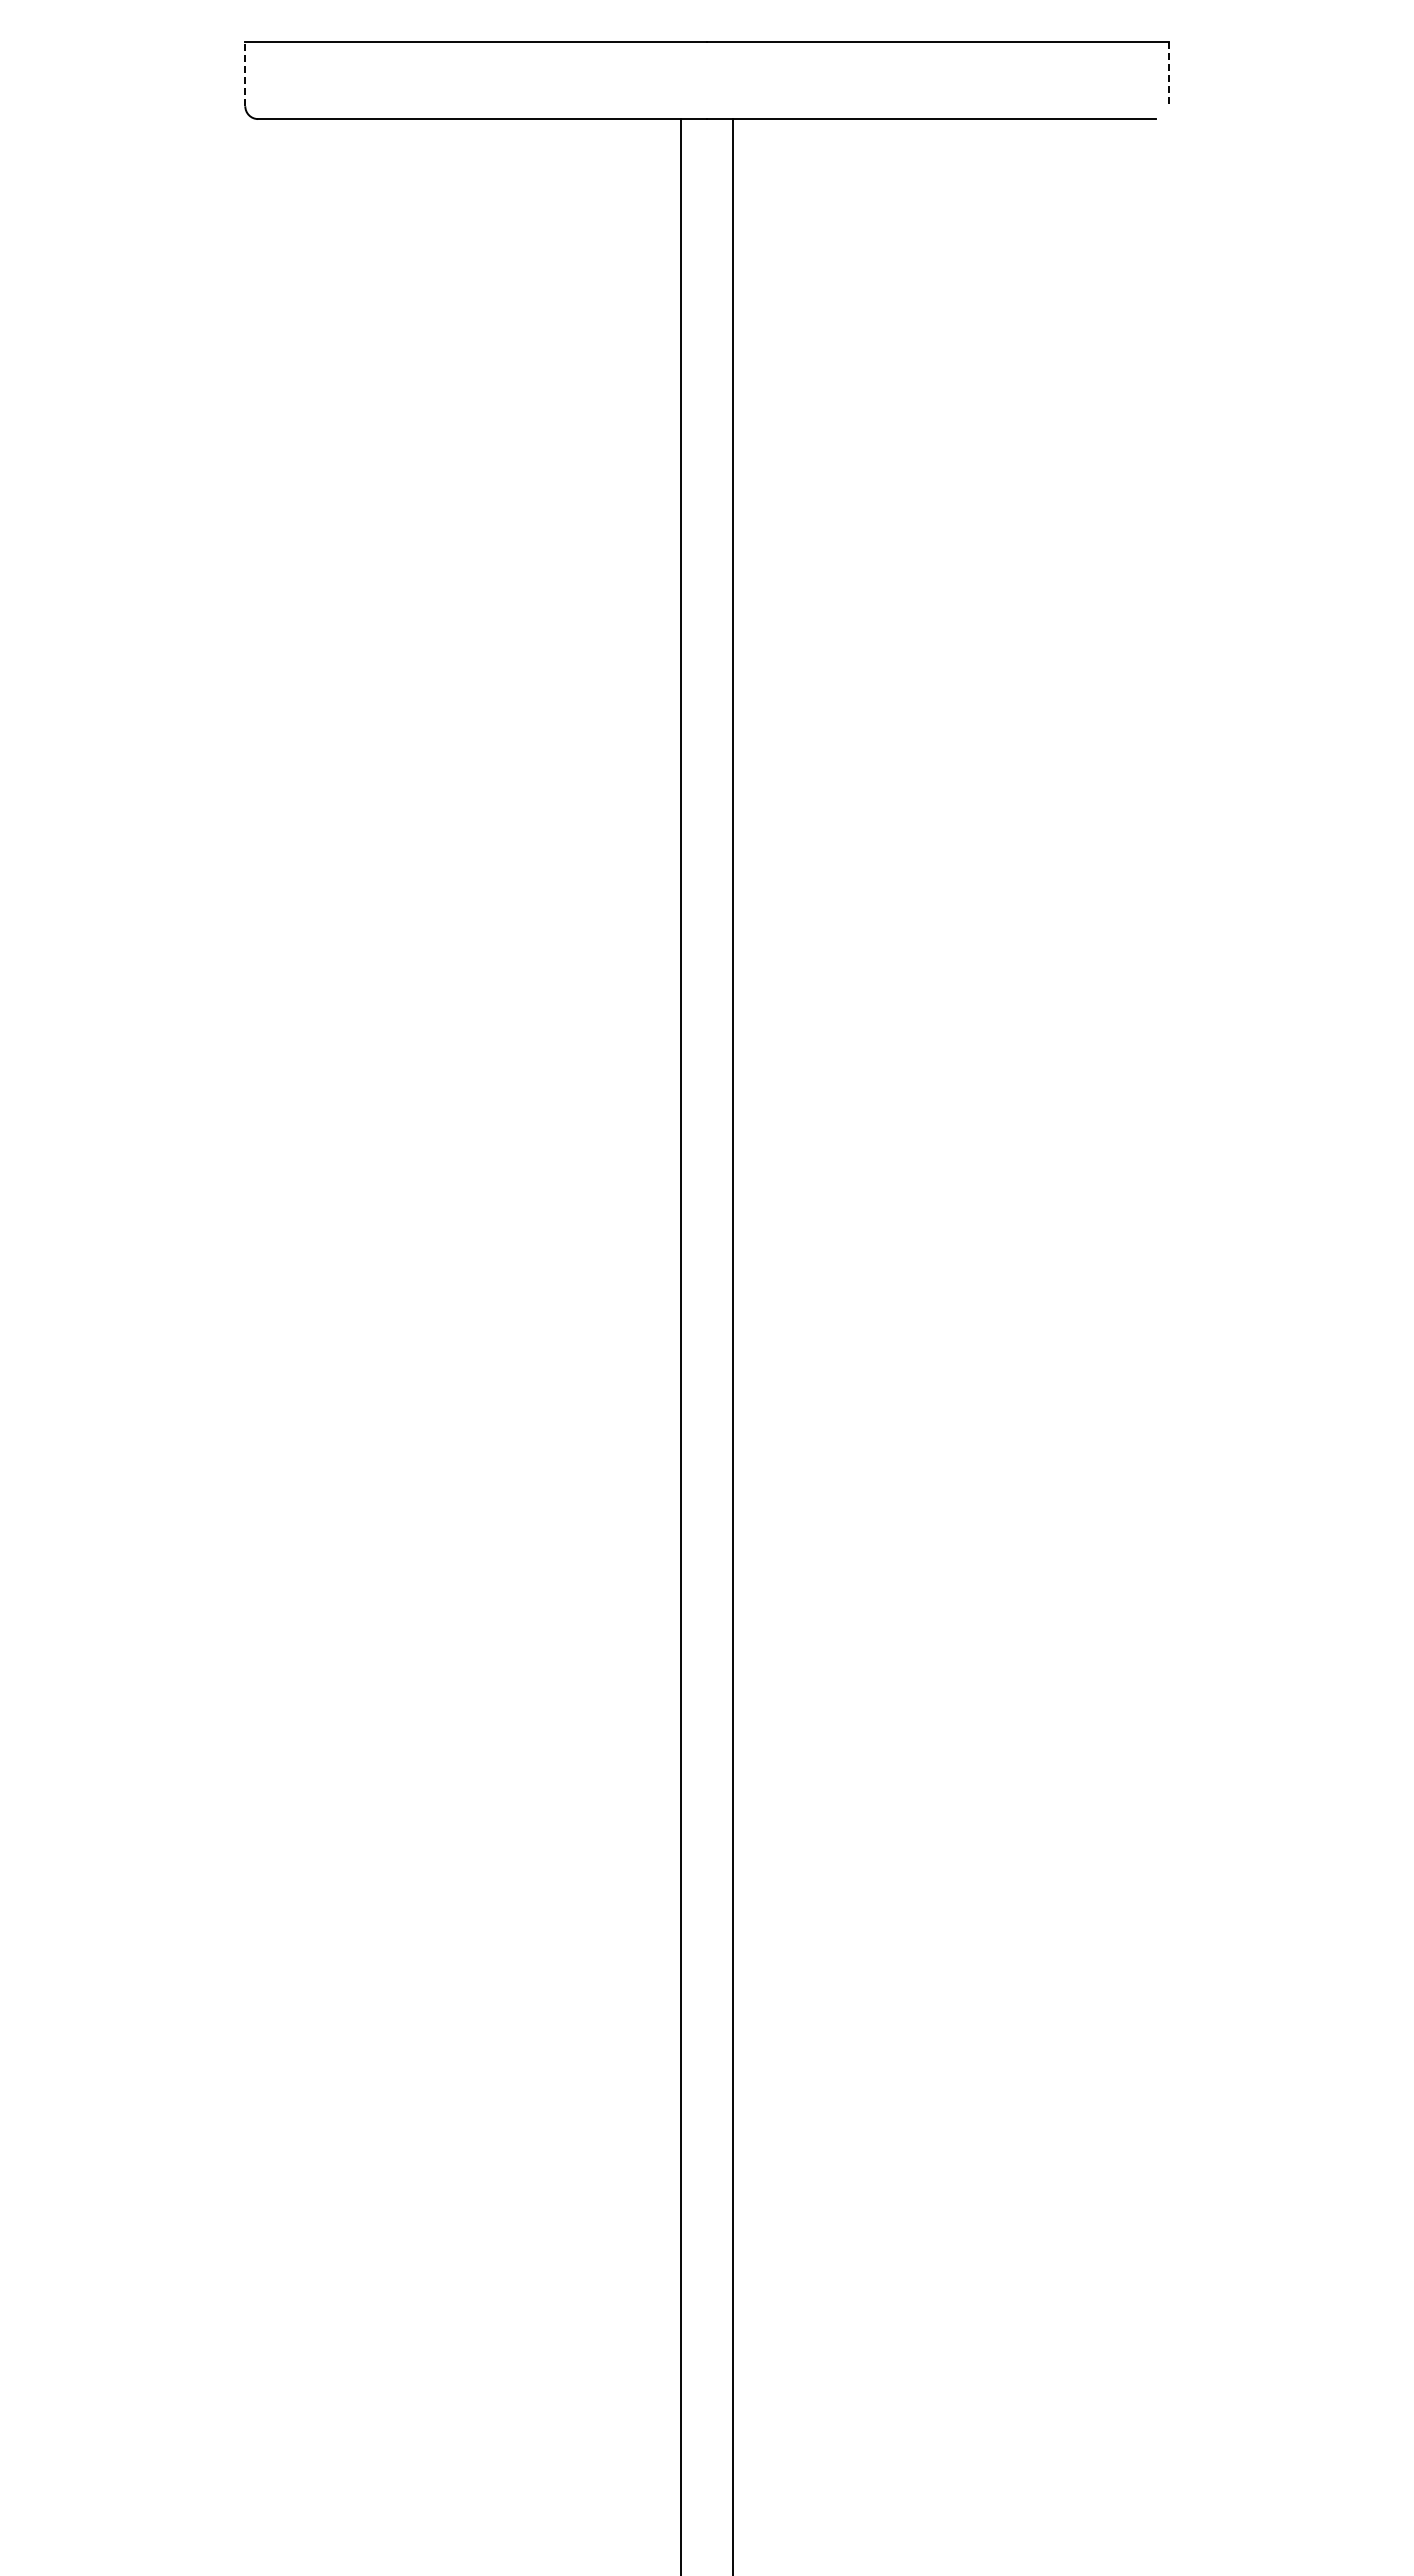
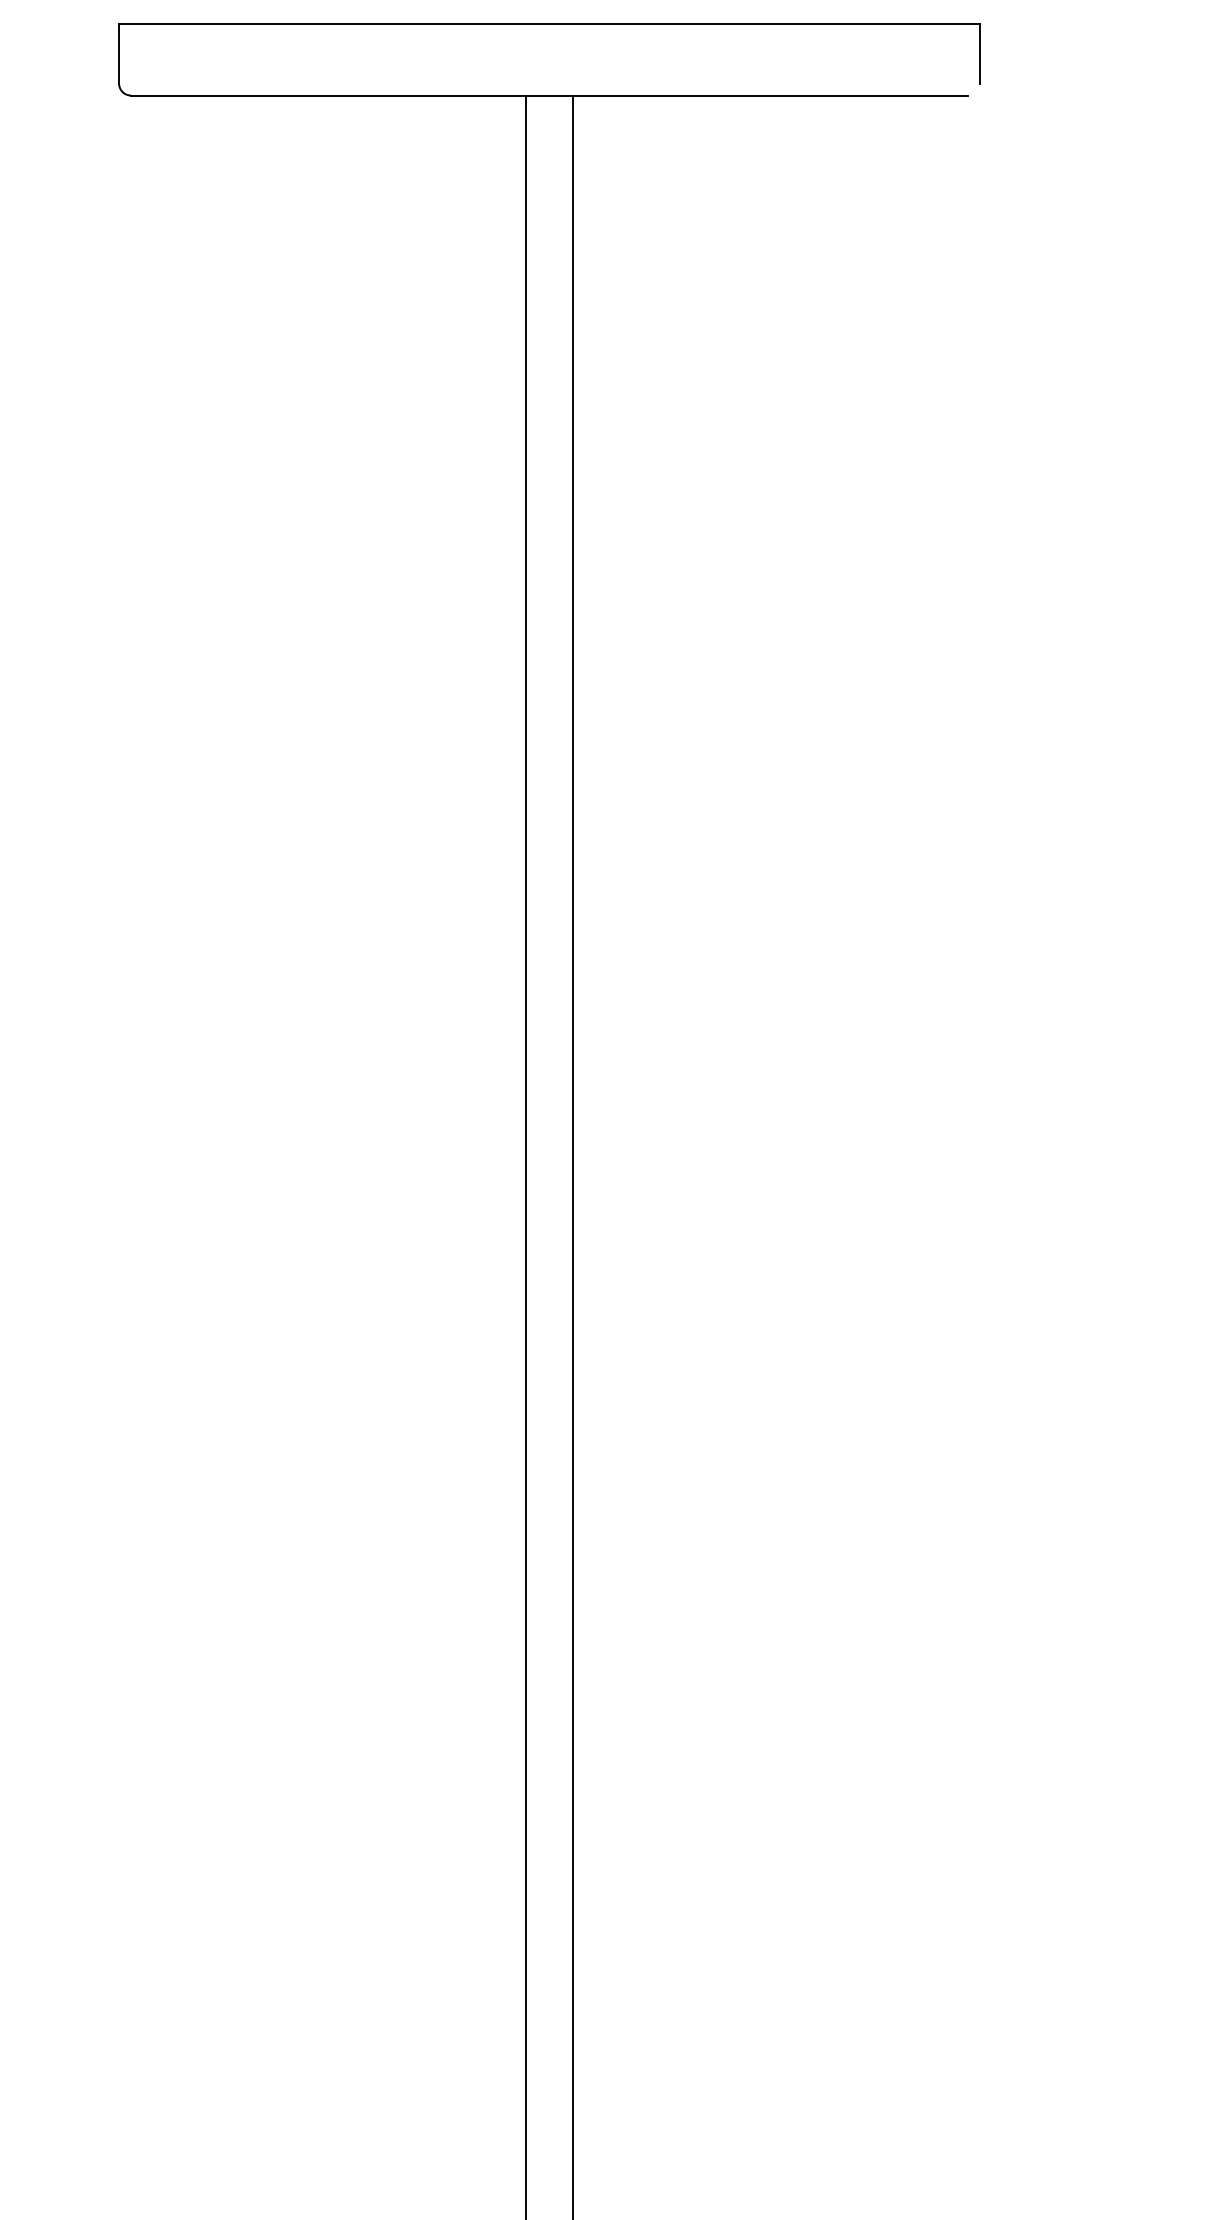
line: (245, 73) -> (119, 53), dashed -> solid
line: (1168, 74) -> (979, 53), dashed -> solid

